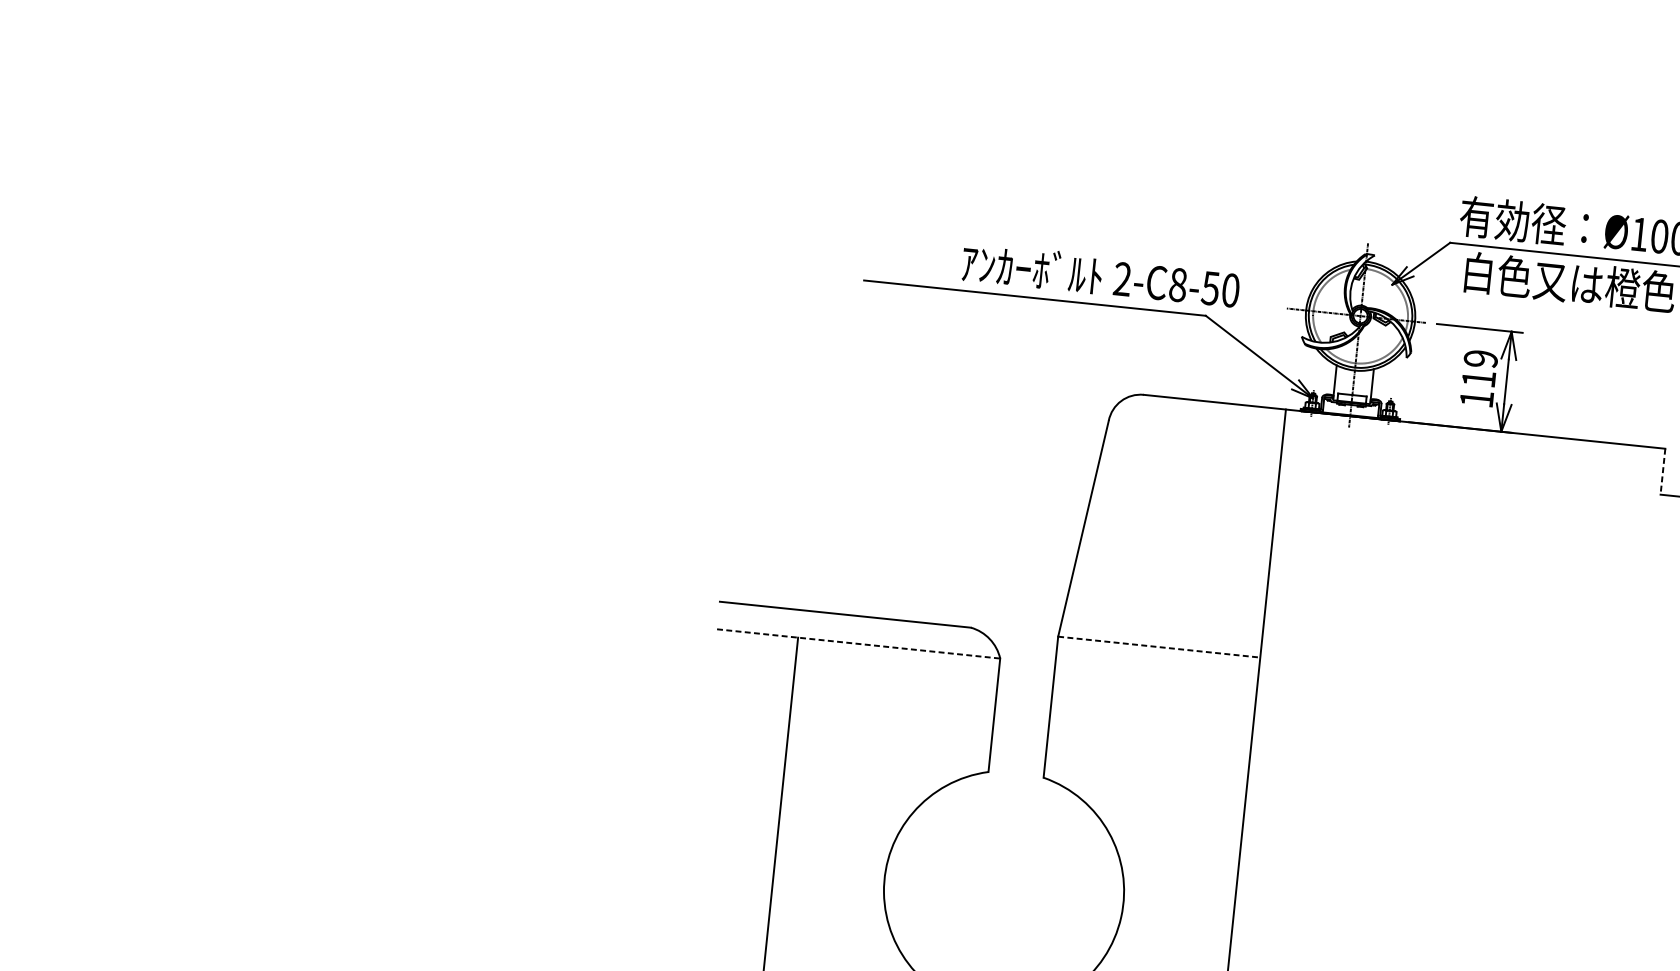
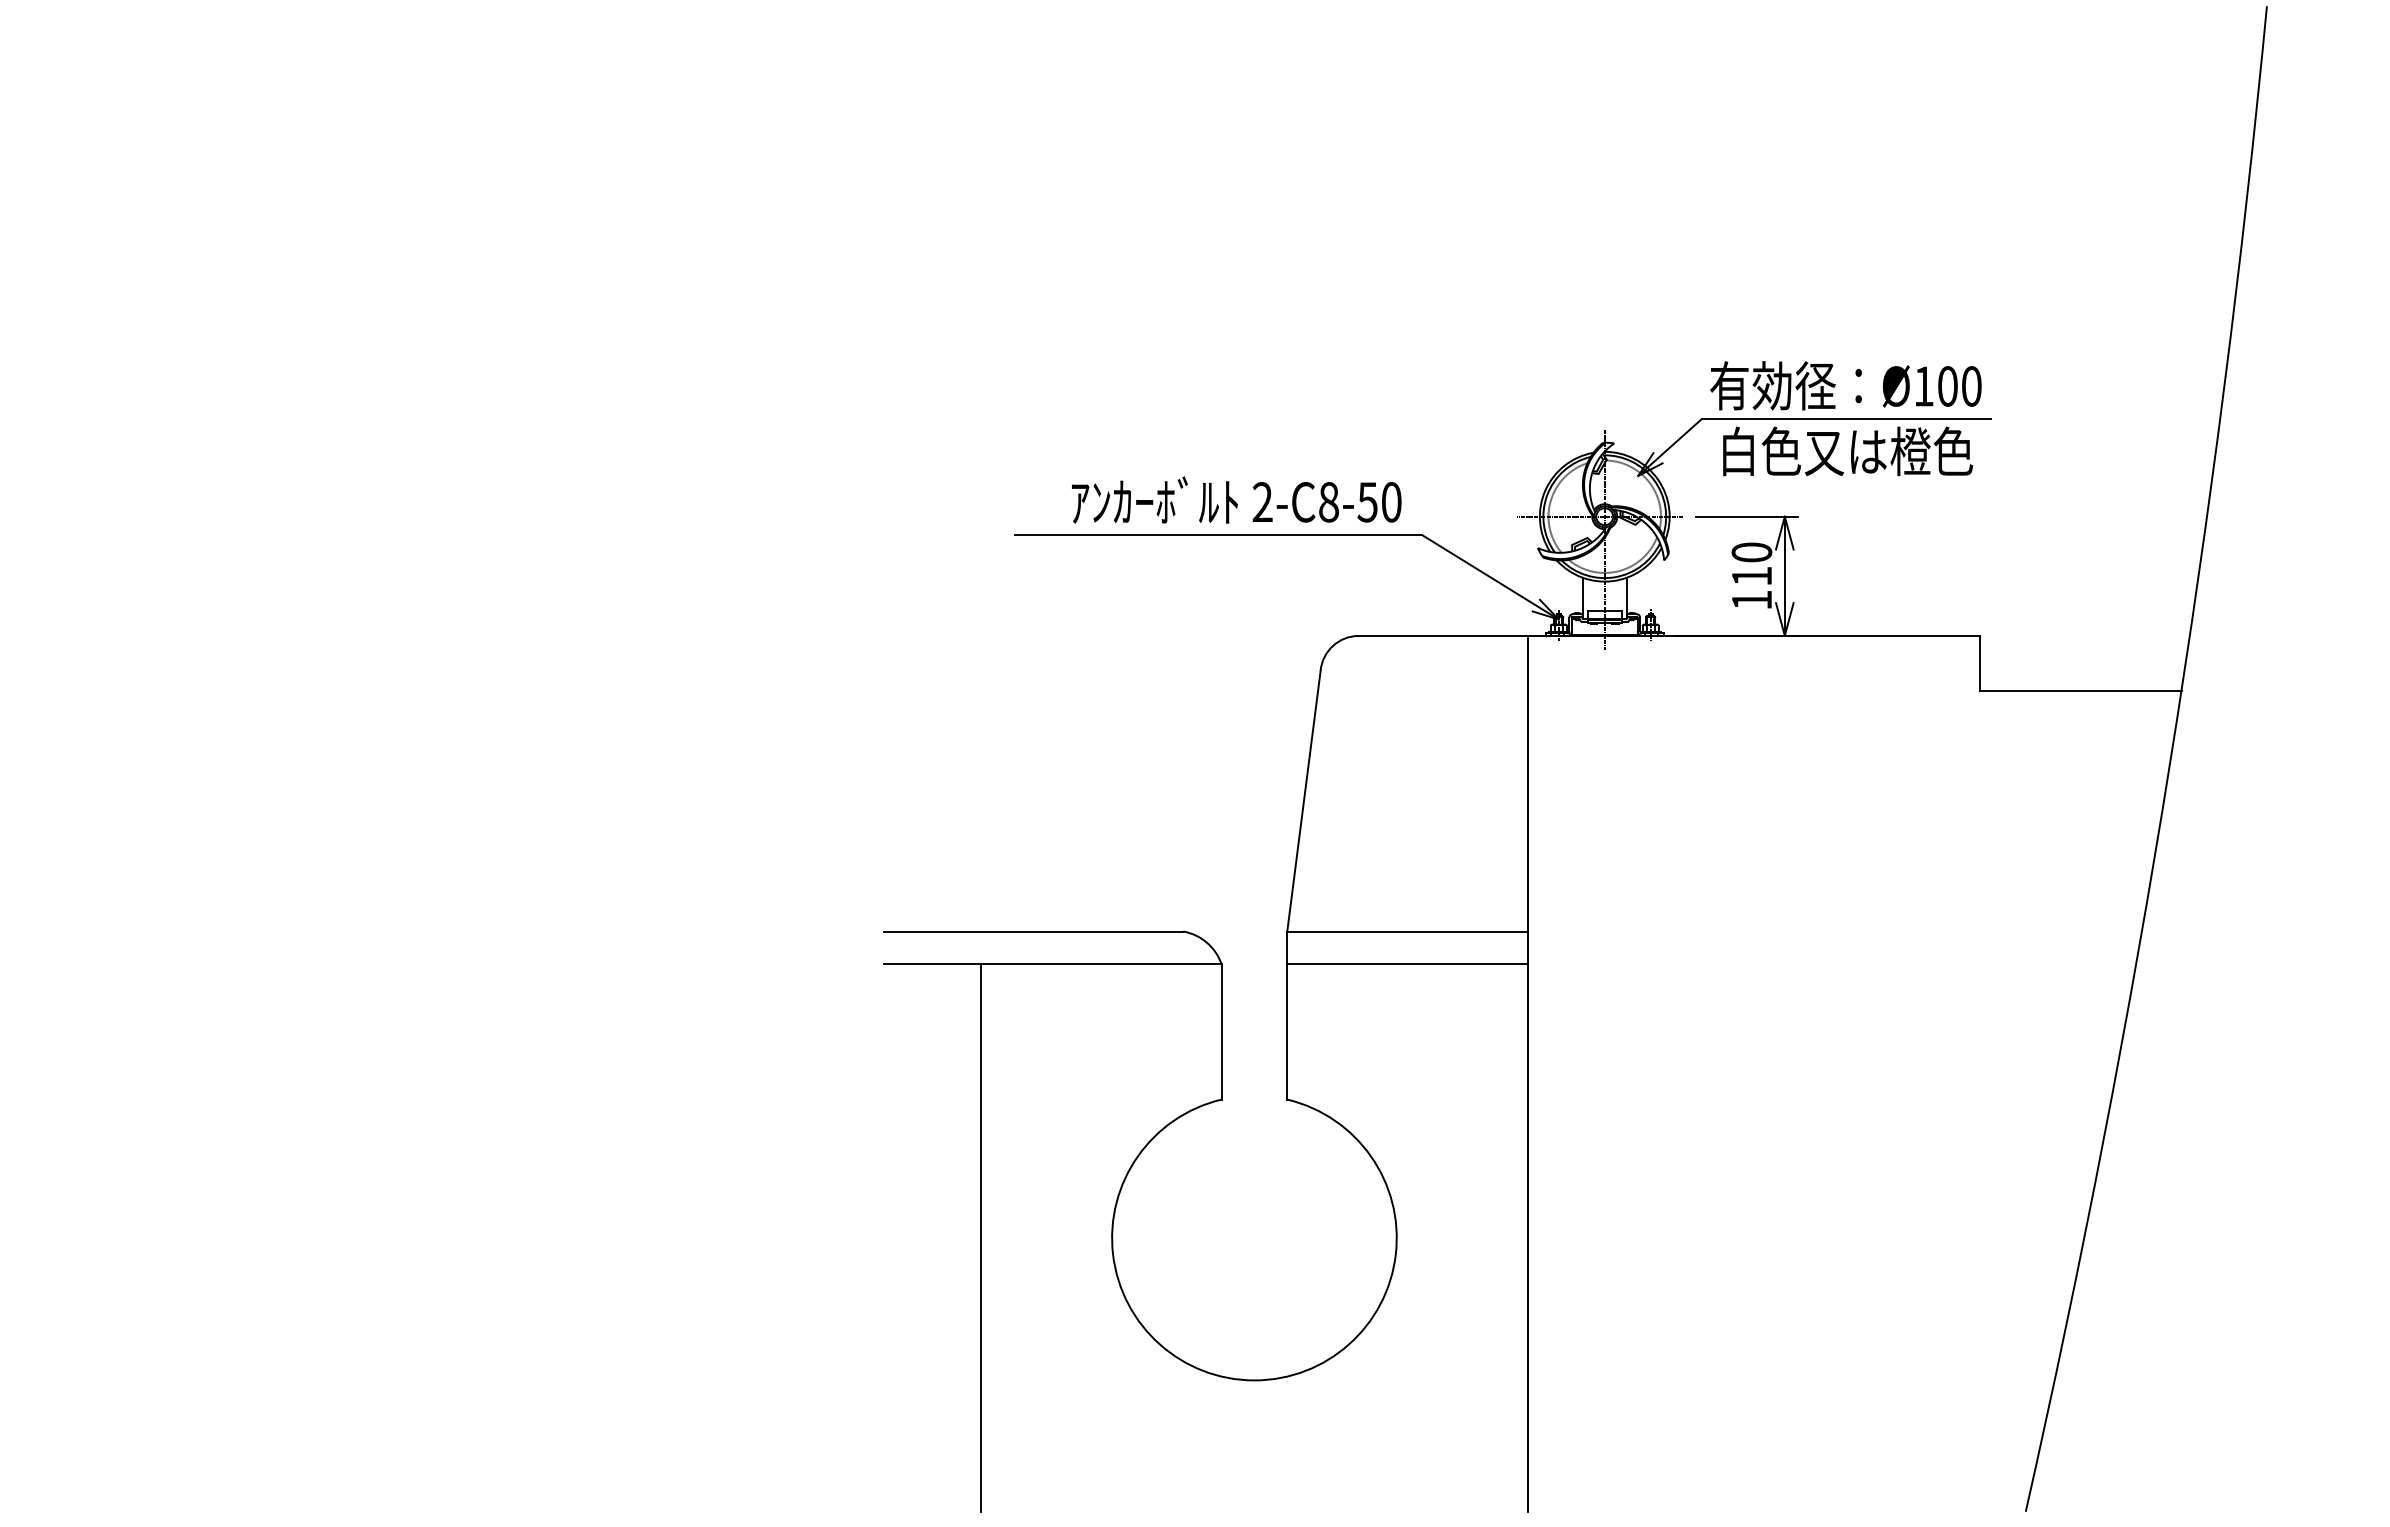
text: (1100, 274) -> (1236, 499), moved
text: (1480, 358) -> (1751, 552), 119 -> 110
line: (1663, 471) -> (1980, 663), dashed -> solid
line: (858, 643) -> (1052, 964), dashed -> solid
line: (1159, 647) -> (1408, 931), dashed -> solid
line: (1156, 674) -> (1407, 964), added

